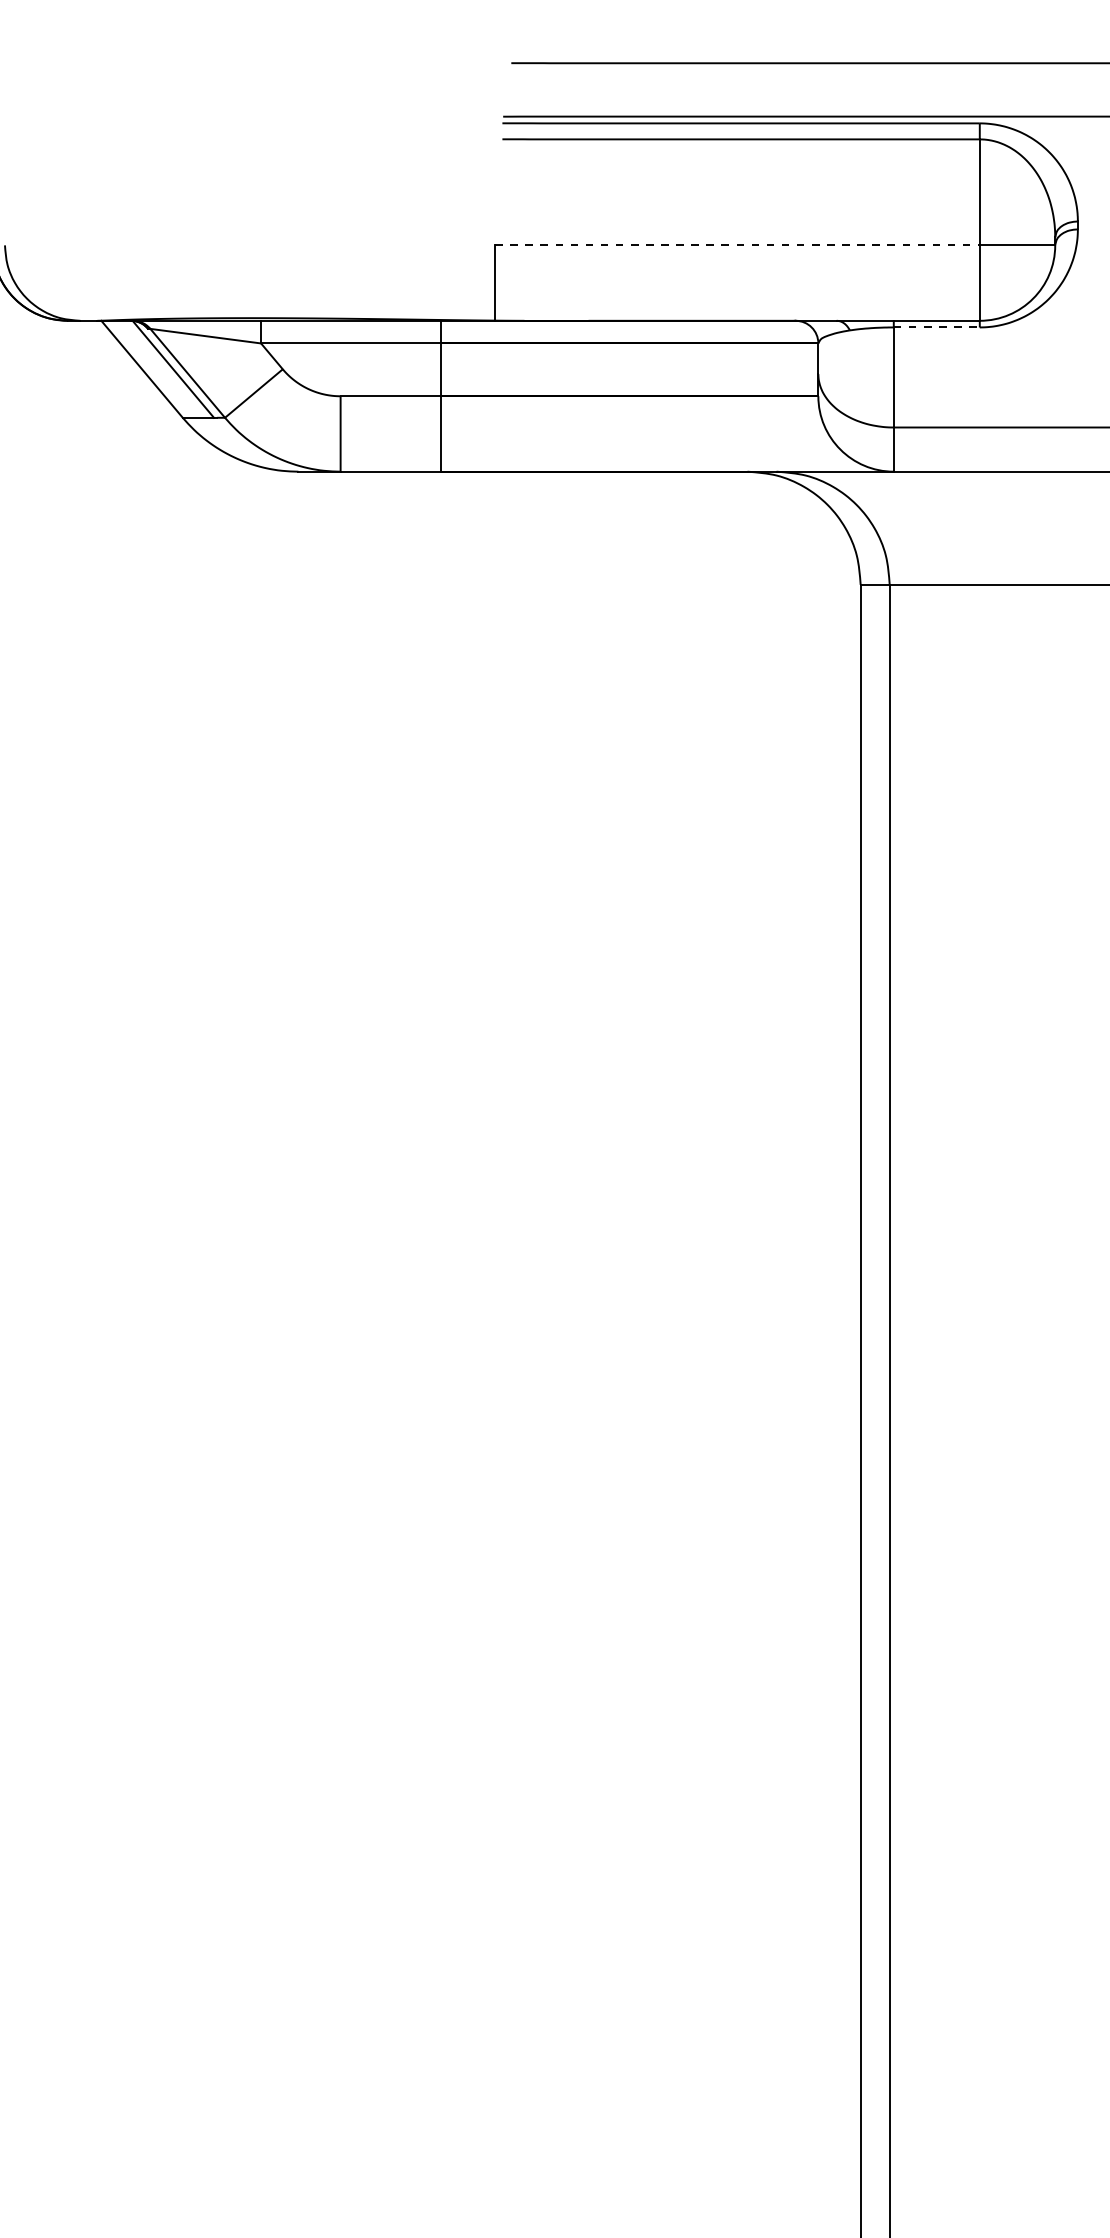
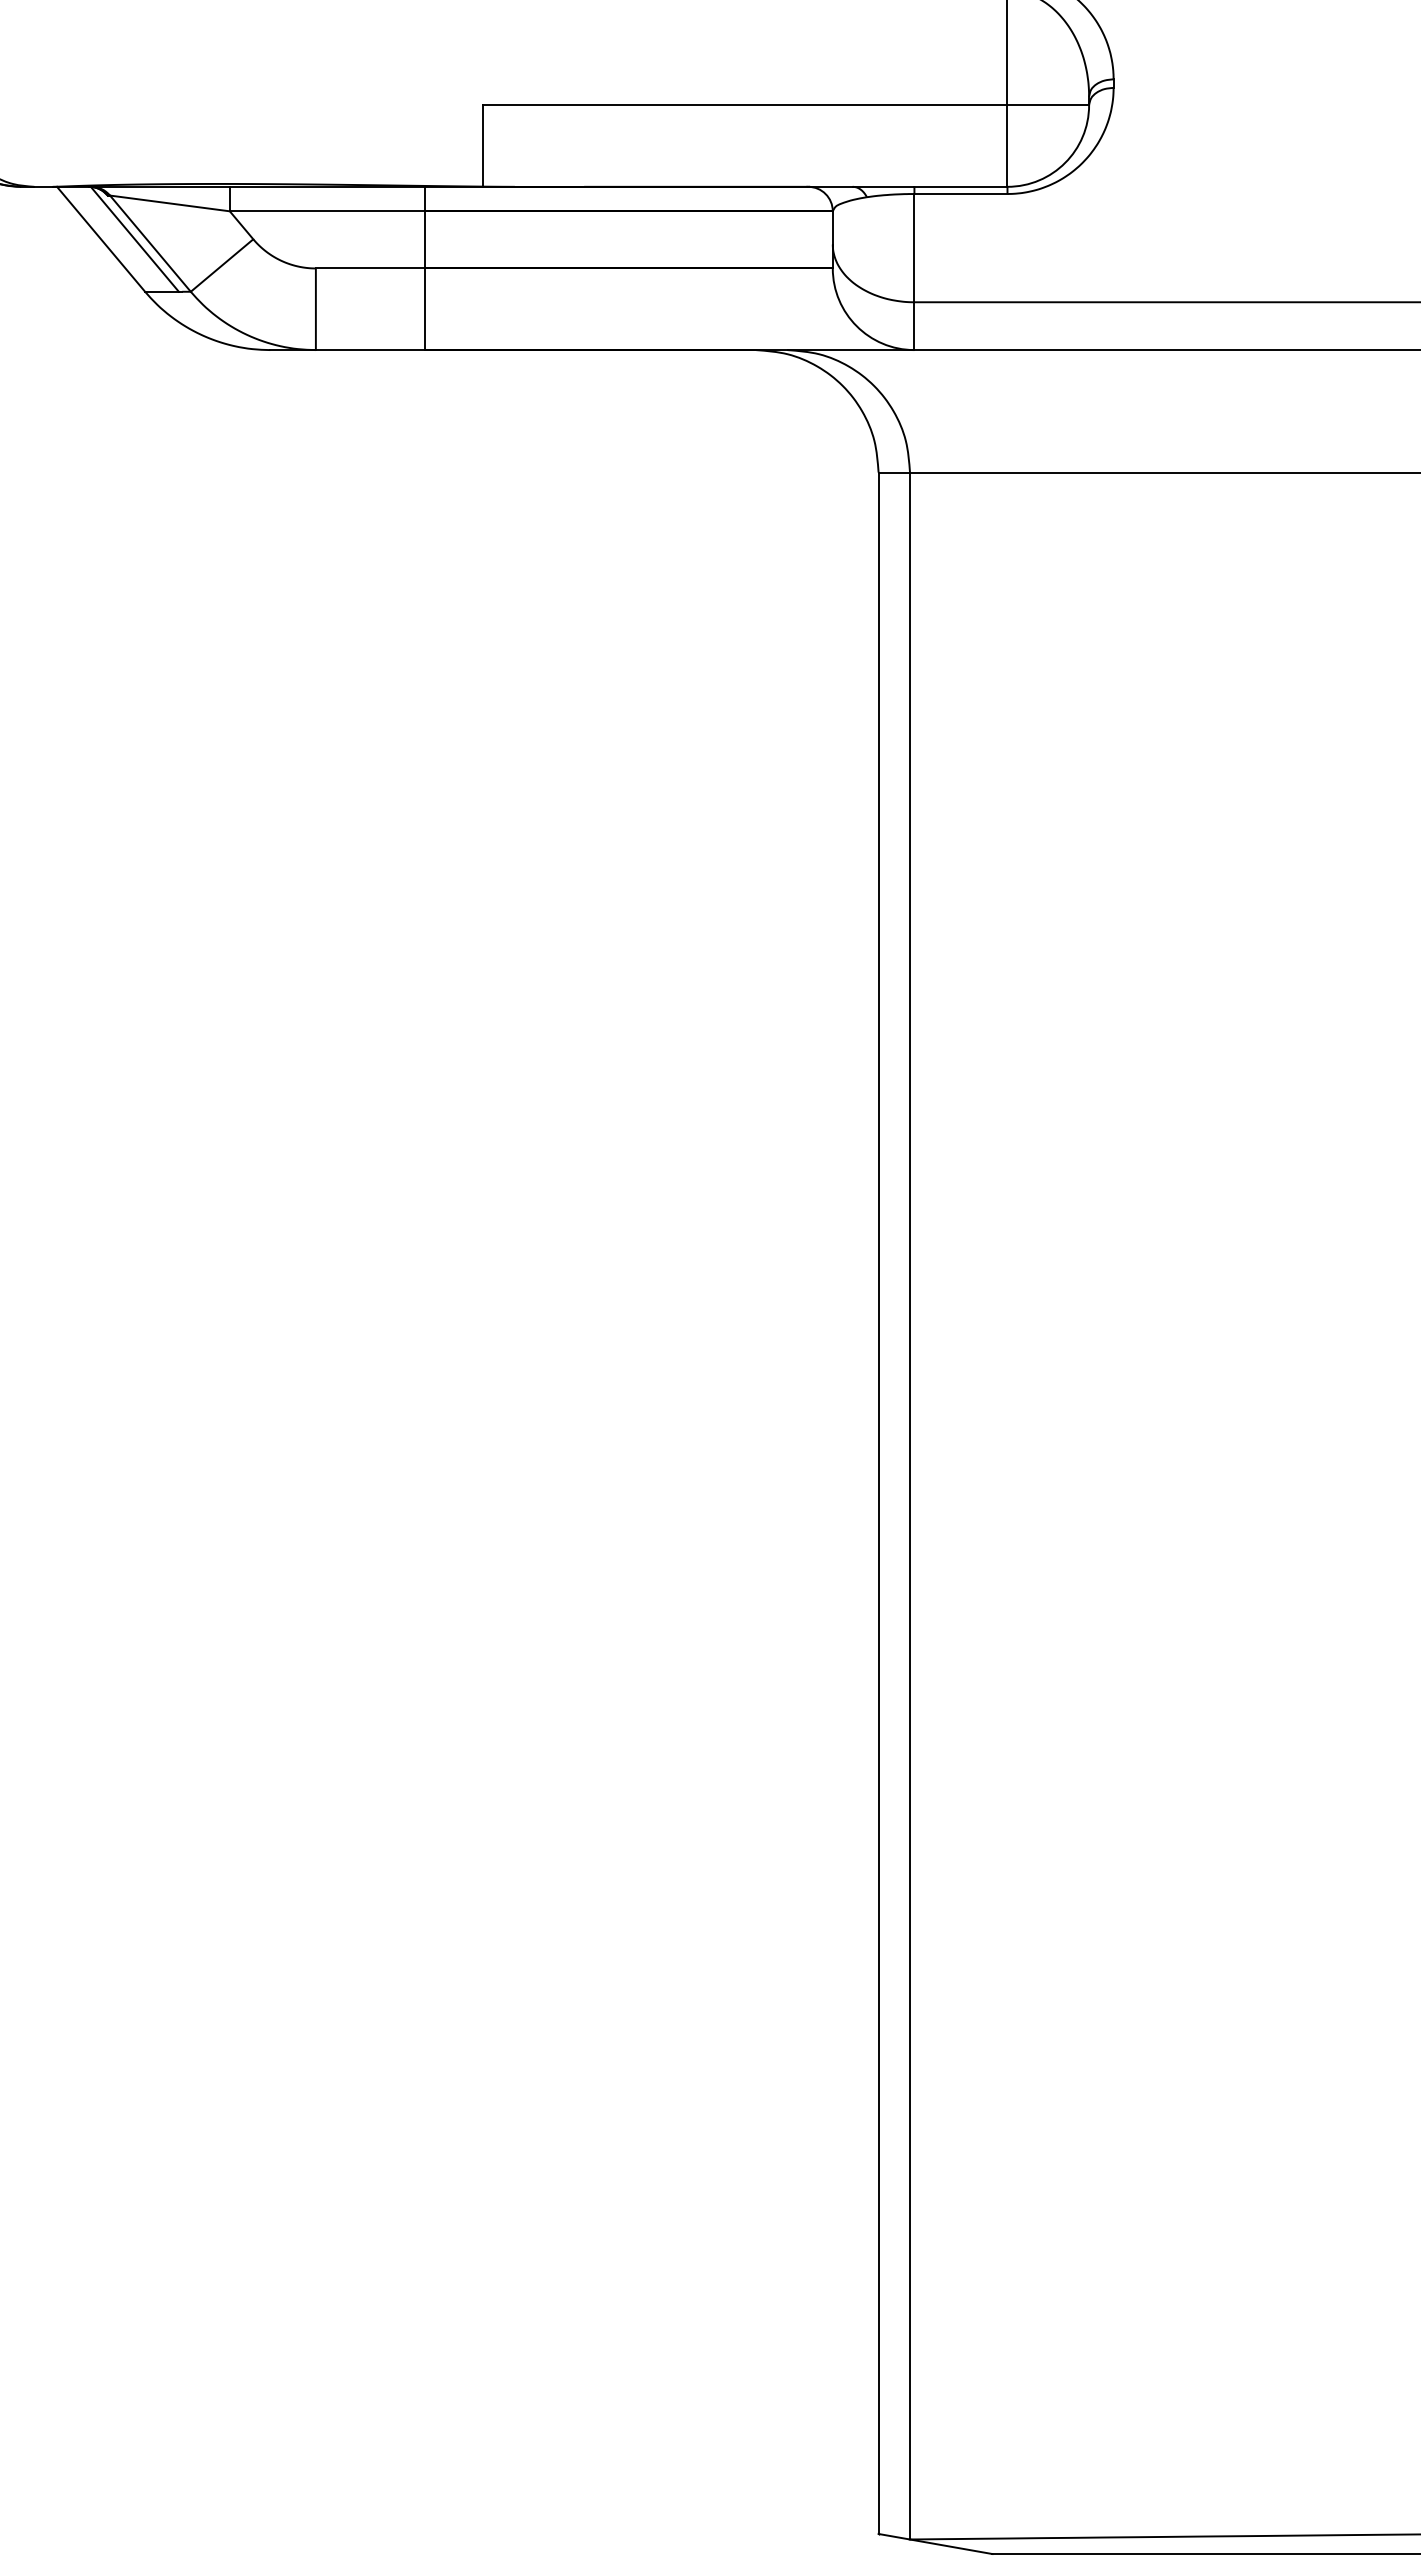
line: (737, 245) -> (745, 105), dashed -> solid
line: (936, 327) -> (960, 194), dashed -> solid

